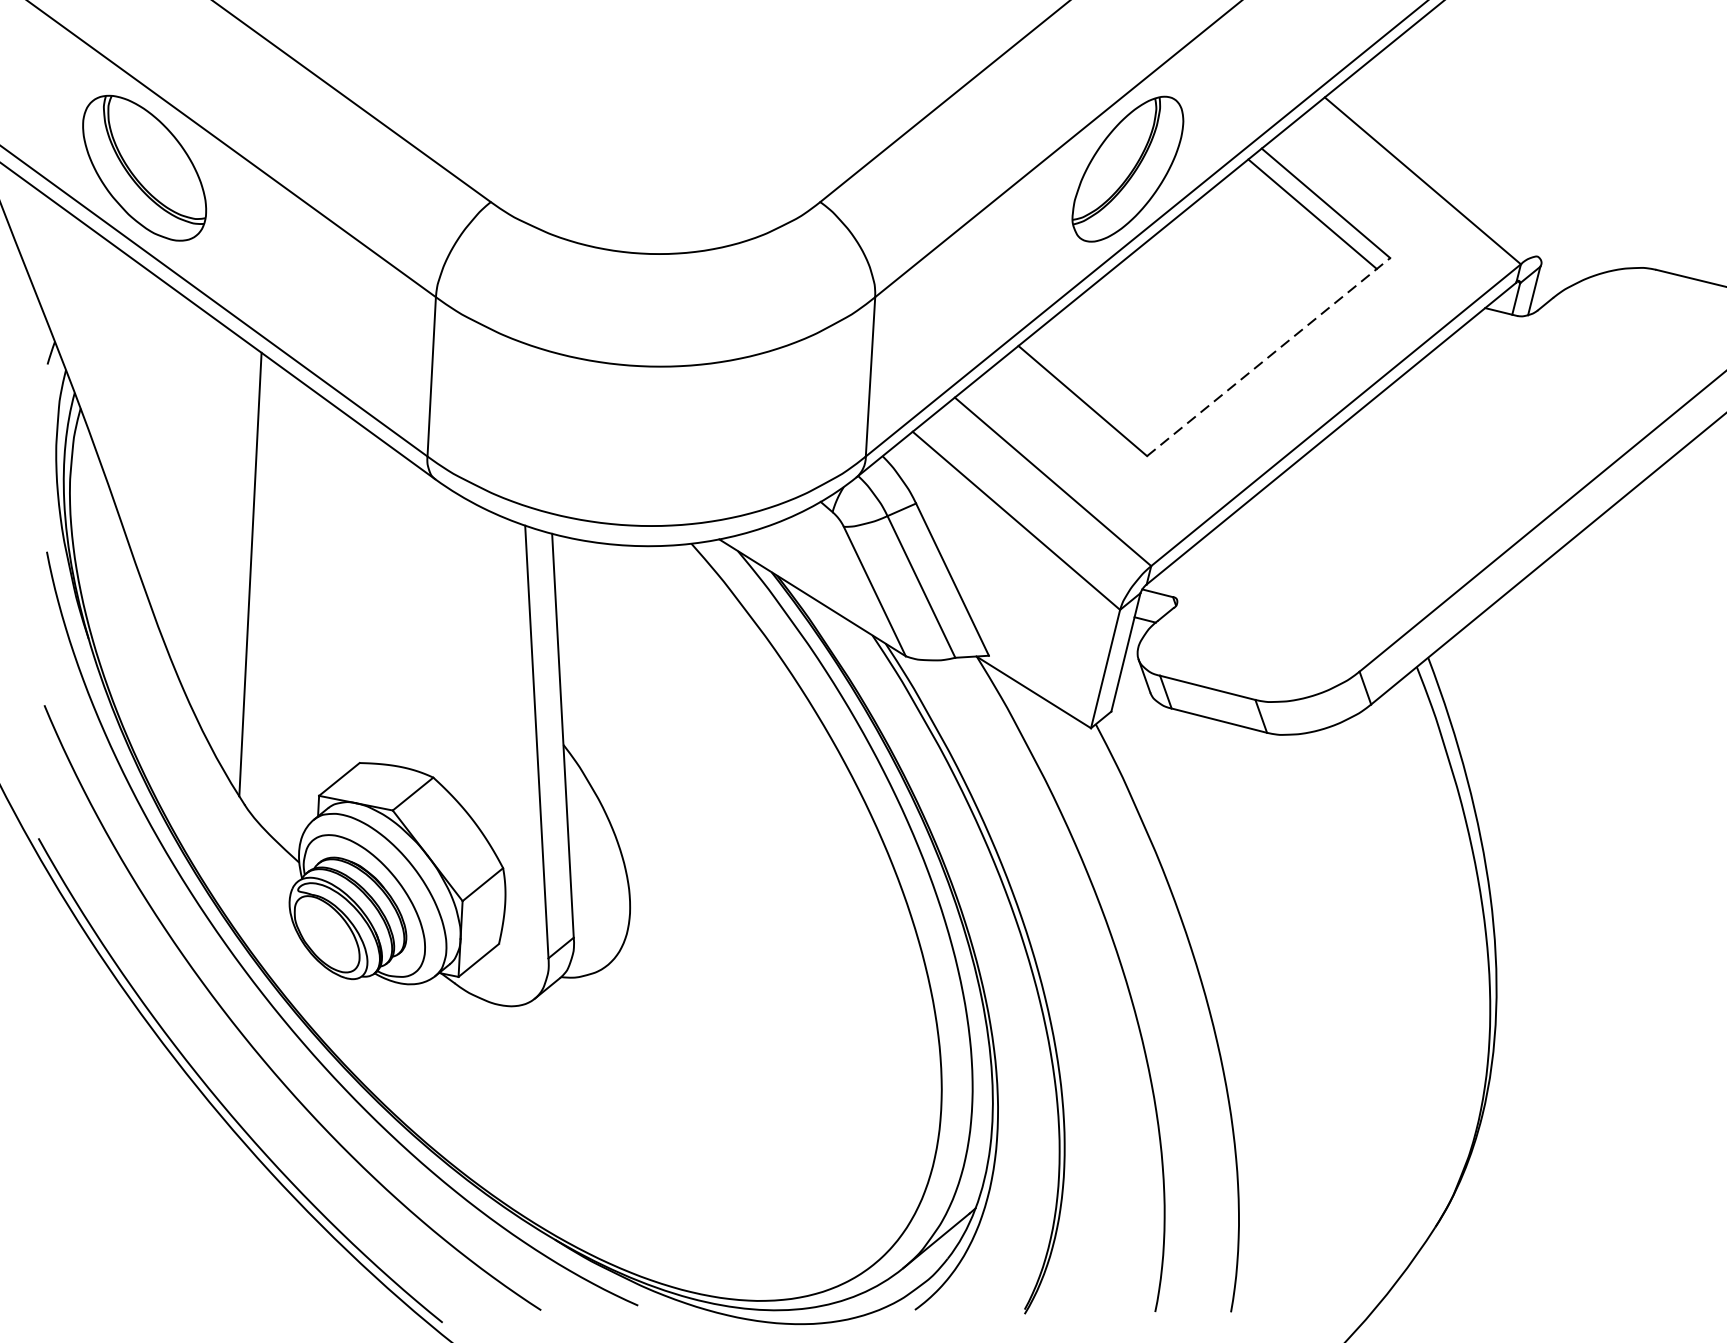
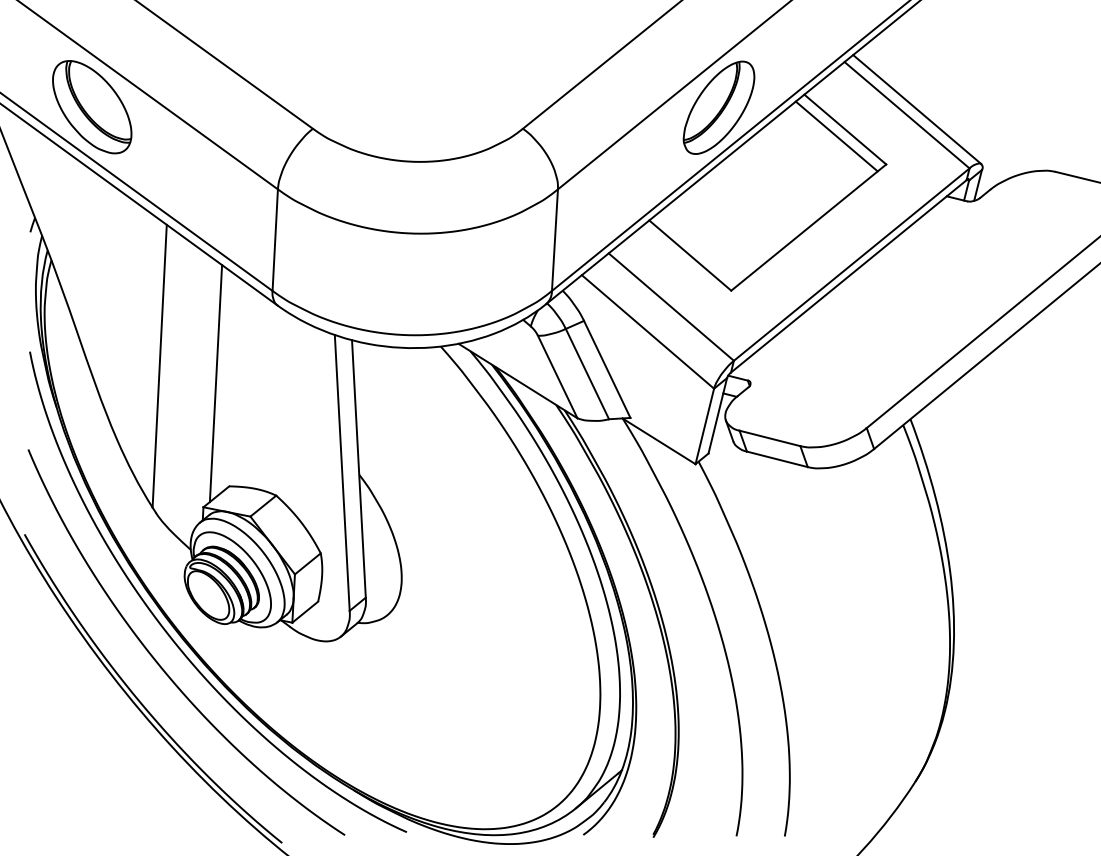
line: (1439, 171) -> (917, 109), added
line: (1268, 356) -> (808, 227), dashed -> solid
line: (337, 601) -> (215, 383), added

